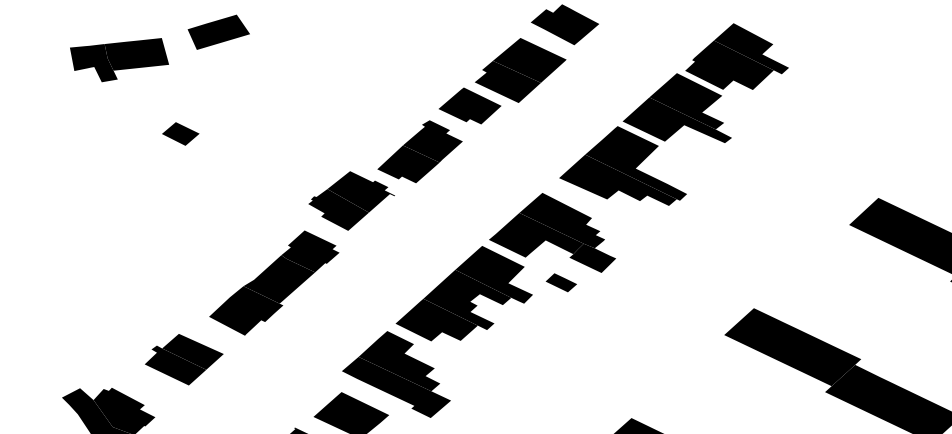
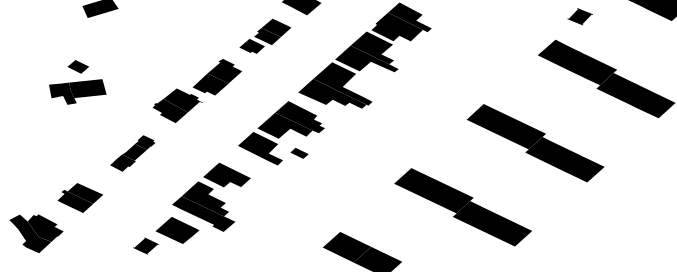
part: (119, 59) -> (77, 91), moved
part: (502, 81) -> (265, 36), size x0.7
fill: (592, 257) -> (317, 138), removed
part: (273, 283) -> (132, 153), size x0.6
fill: (466, 298) -> (244, 162), removed

